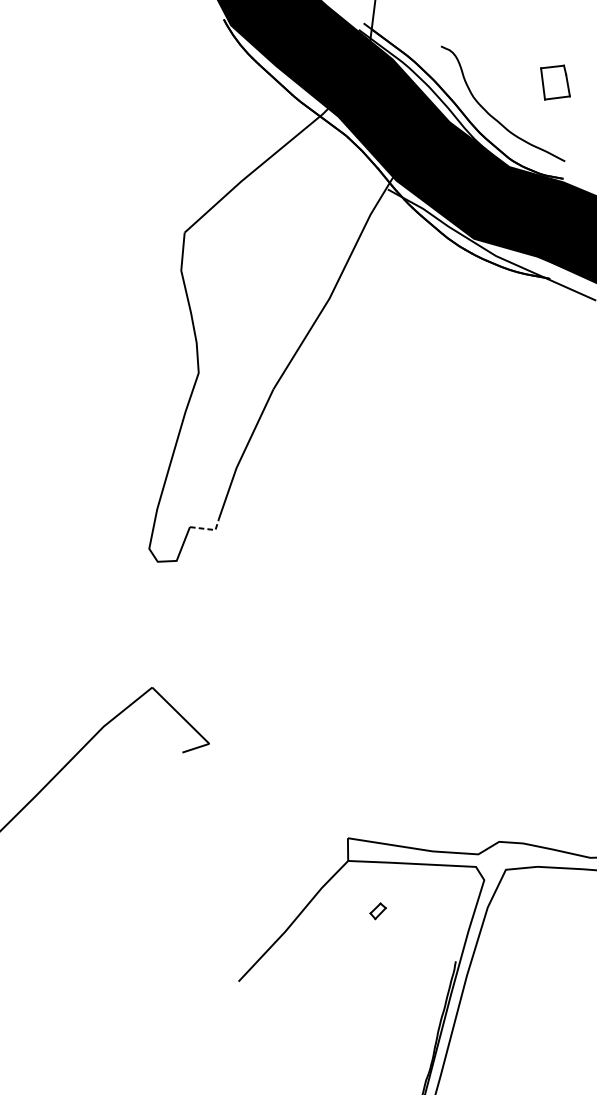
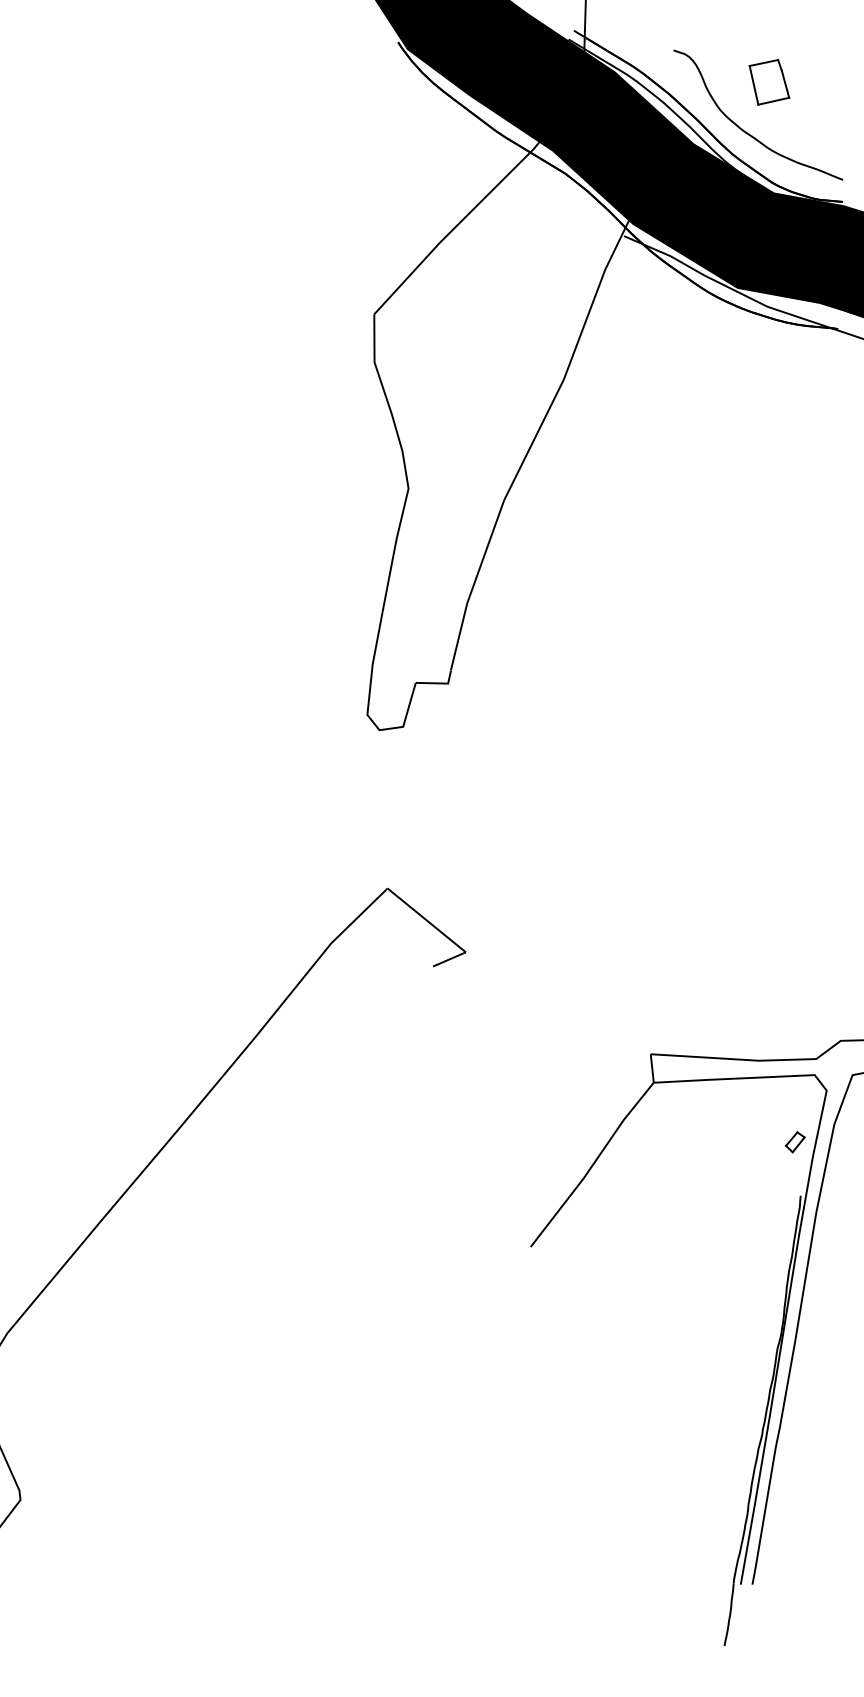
part: (555, 82) -> (769, 82), moved
line: (208, 529) -> (439, 683), dashed -> solid
part: (378, 911) -> (795, 1142), moved

